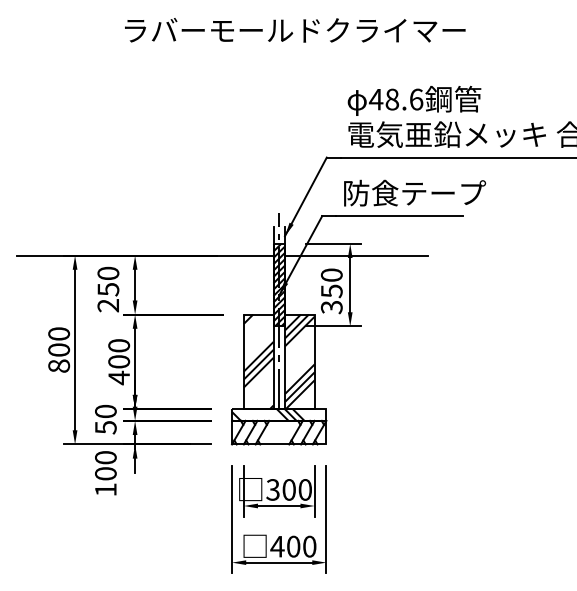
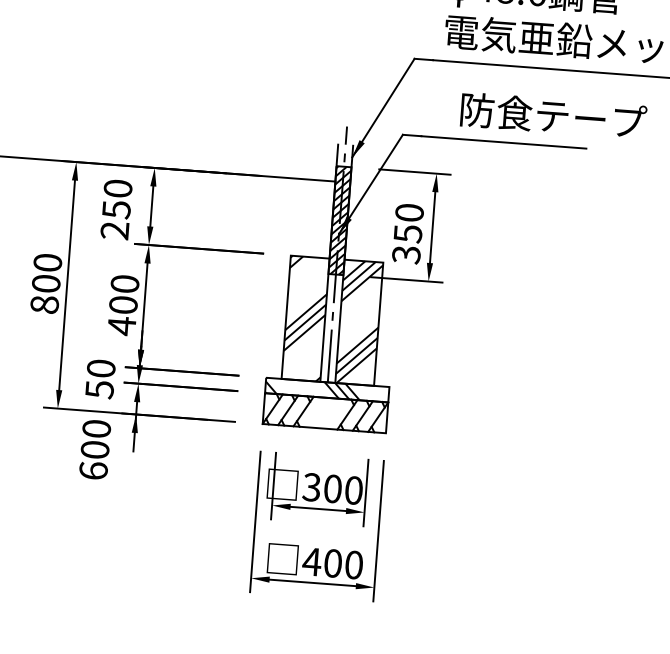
text: (415, 192) -> (554, 115), moved
line: (355, 255) -> (442, 189), removed
text: (105, 489) -> (93, 470), 100 -> 600

